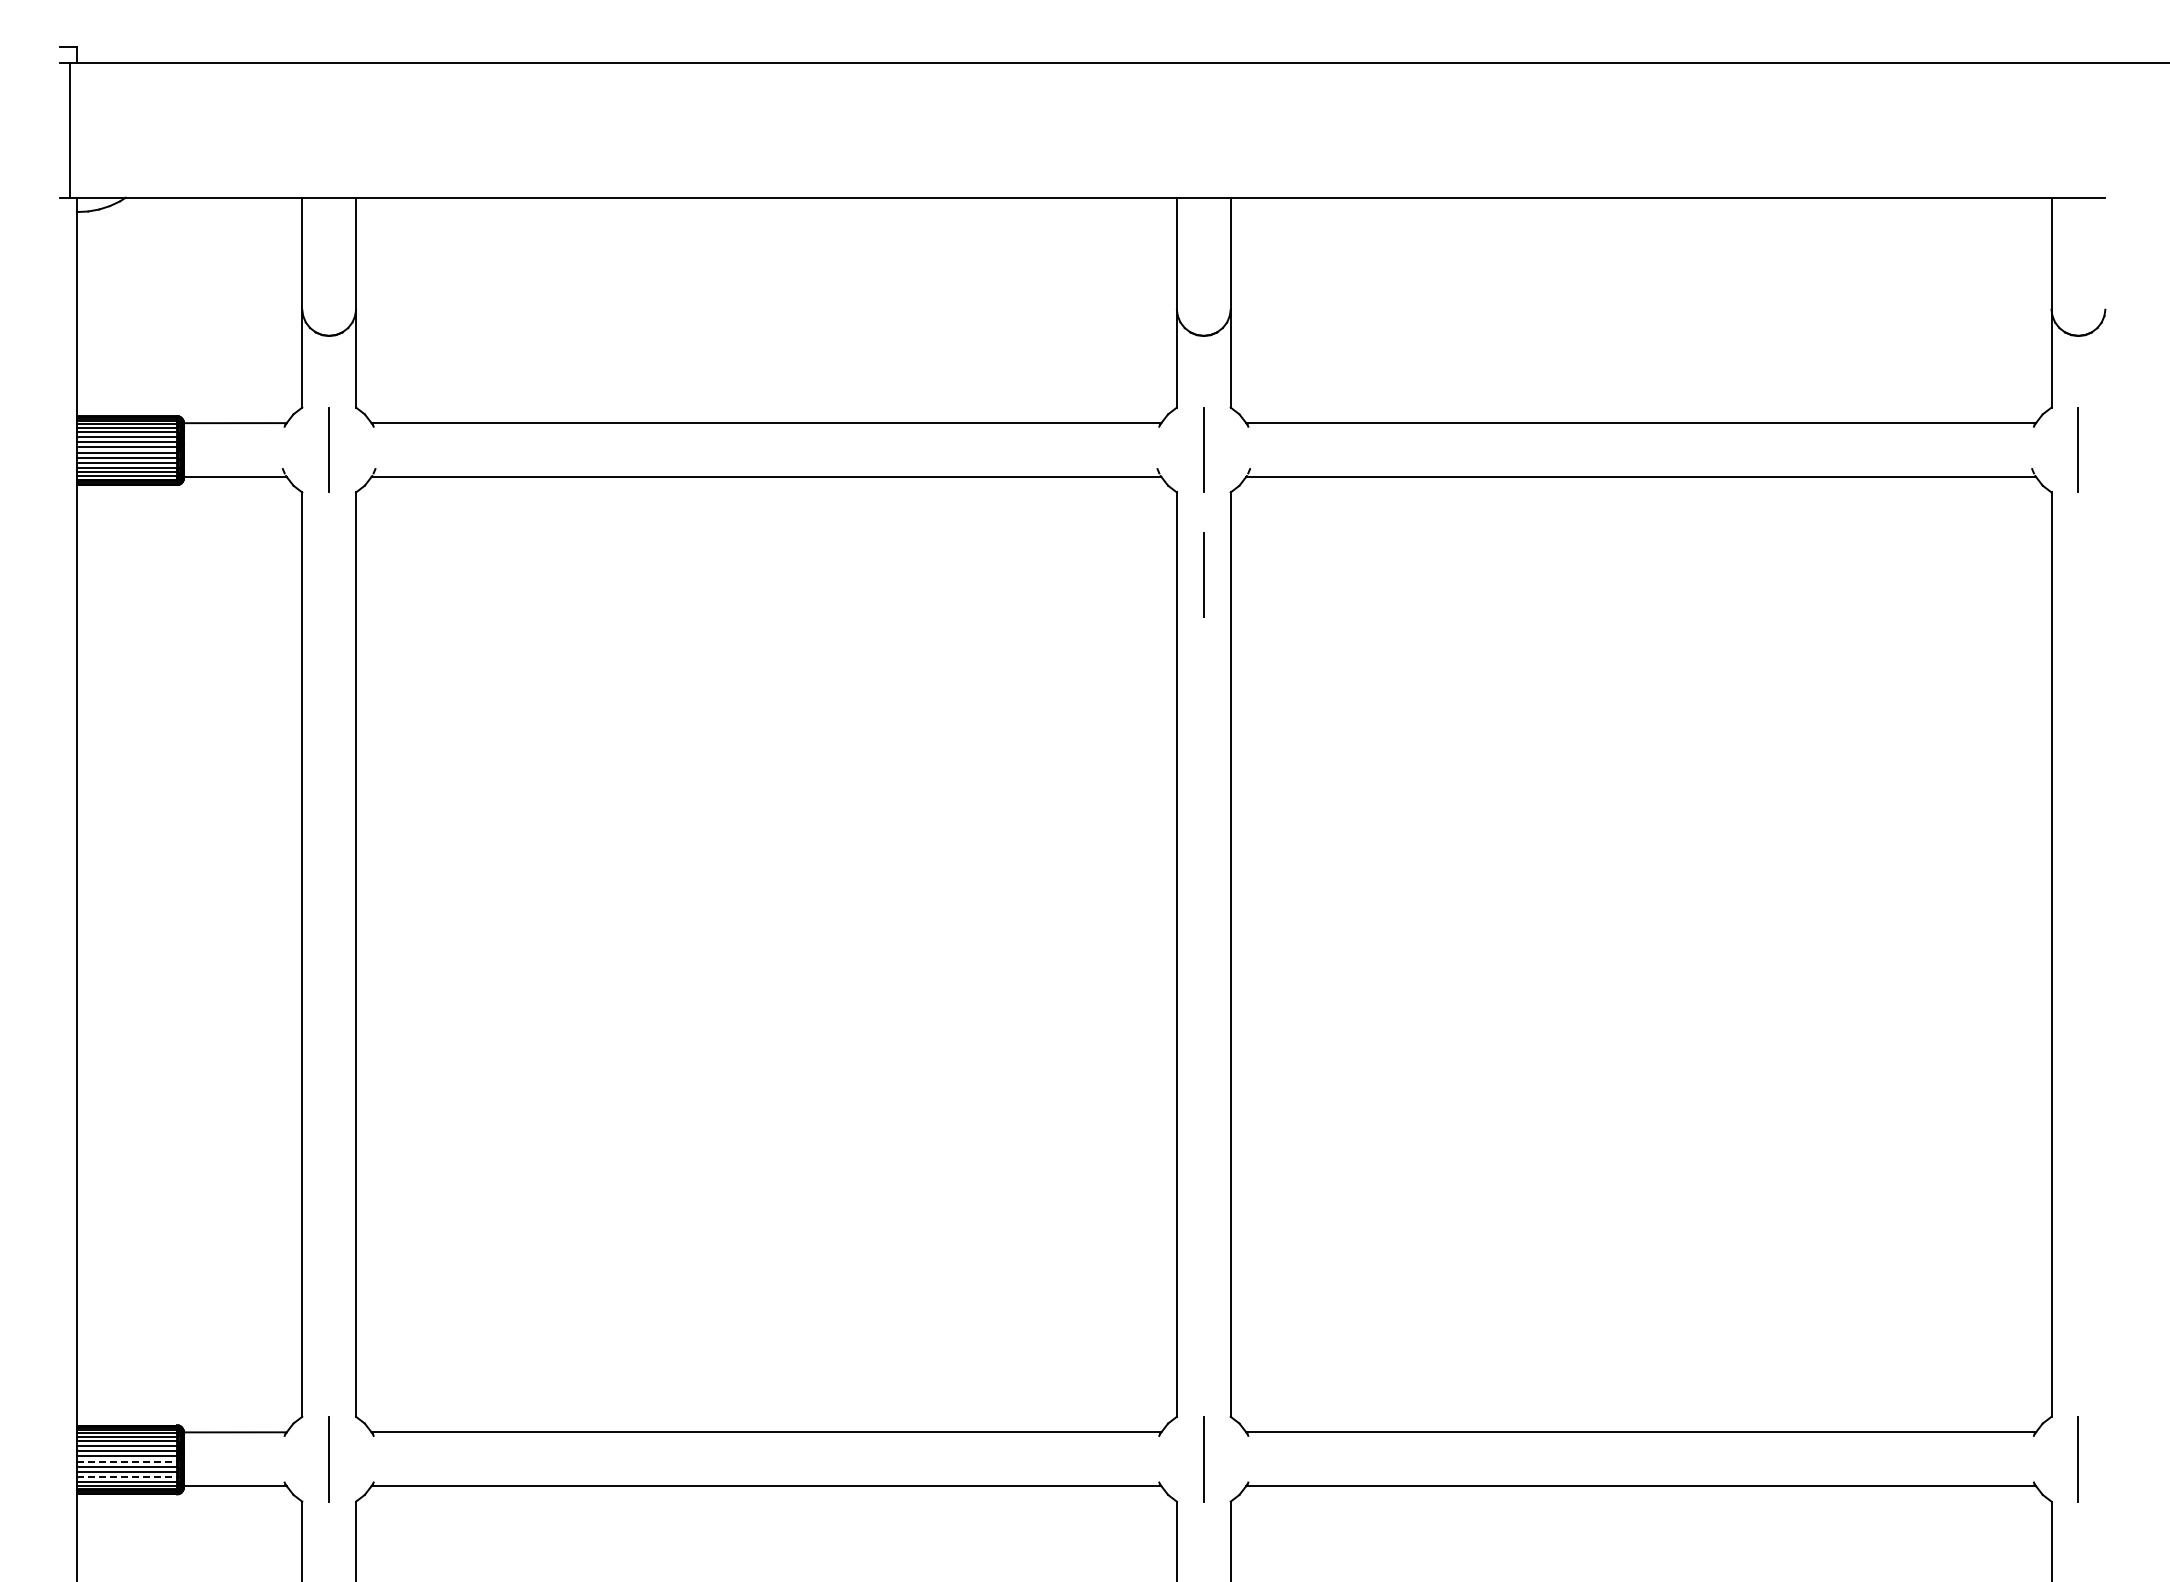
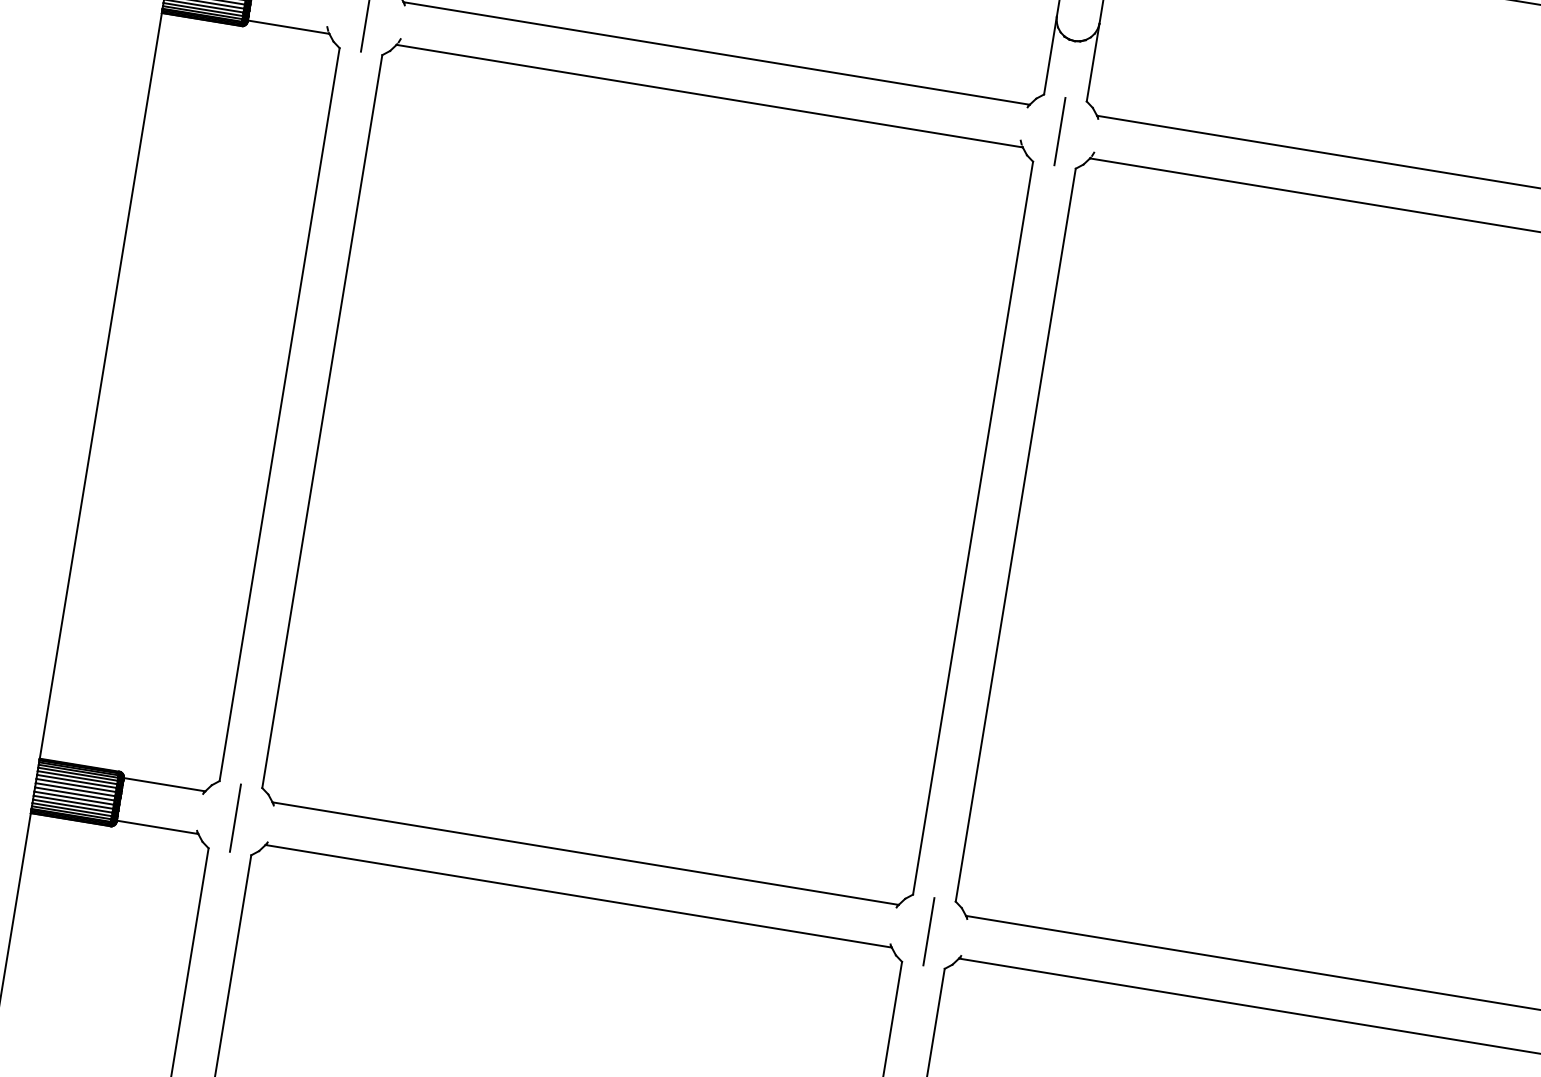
line: (1203, 574) -> (1043, 230), removed
line: (127, 1461) -> (75, 793), dashed -> solid
line: (127, 1477) -> (73, 806), dashed -> solid

